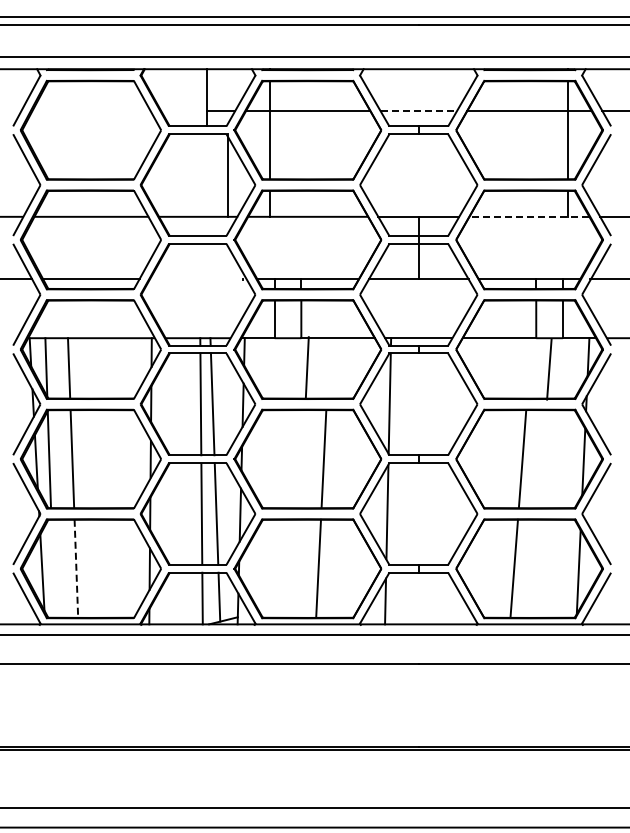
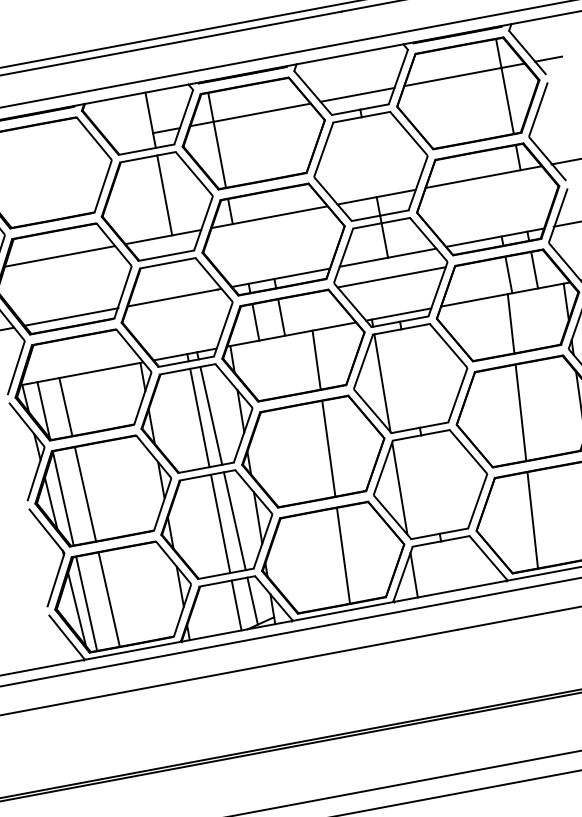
line: (419, 111) -> (358, 95), dashed -> solid
line: (228, 175) -> (164, 195), moved
line: (528, 216) -> (482, 176), dashed -> solid
line: (197, 279) -> (173, 297), added
line: (418, 299) -> (391, 277), added
line: (306, 367) -> (315, 360), moved
line: (549, 369) -> (511, 323), moved
line: (52, 568) -> (86, 603), added
line: (76, 569) -> (109, 600), dashed -> solid

